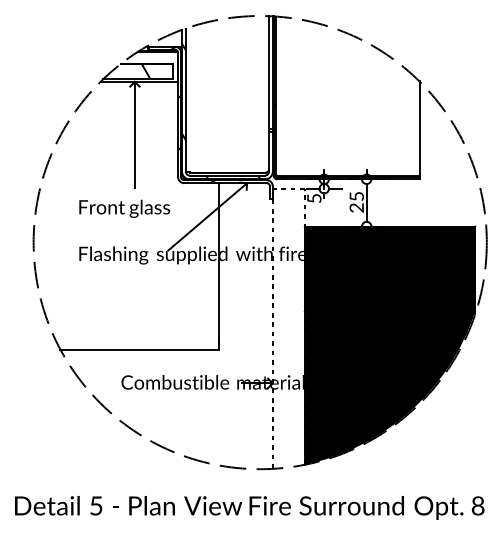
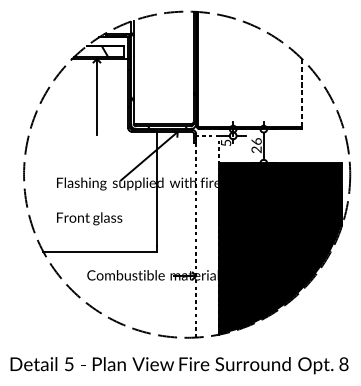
line: (419, 129) -> (301, 93), solid -> dashed
text: (356, 196) -> (256, 141), 25 -> 26
text: (124, 208) -> (89, 218), moved

